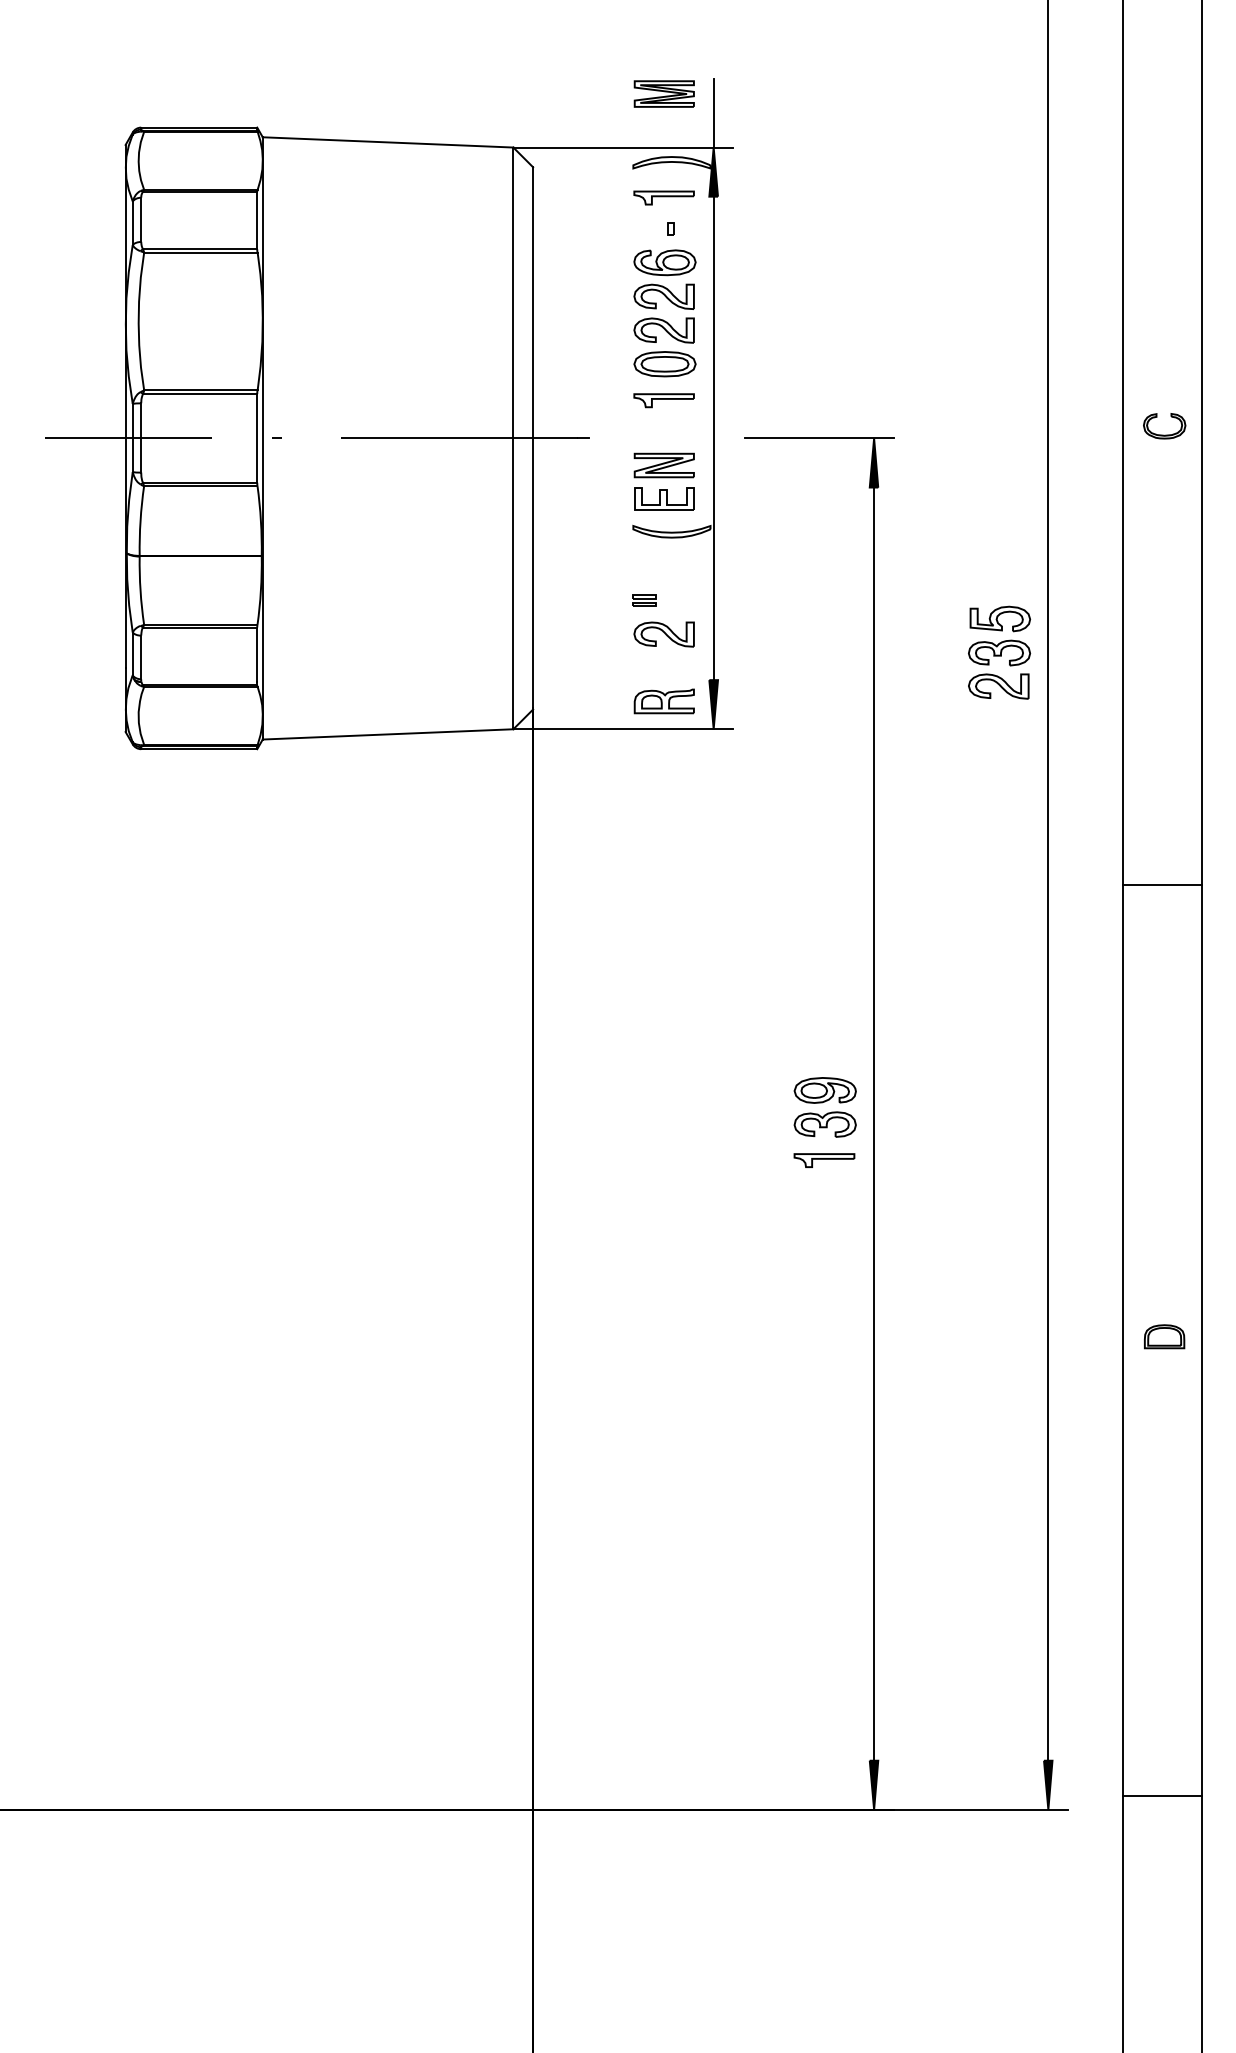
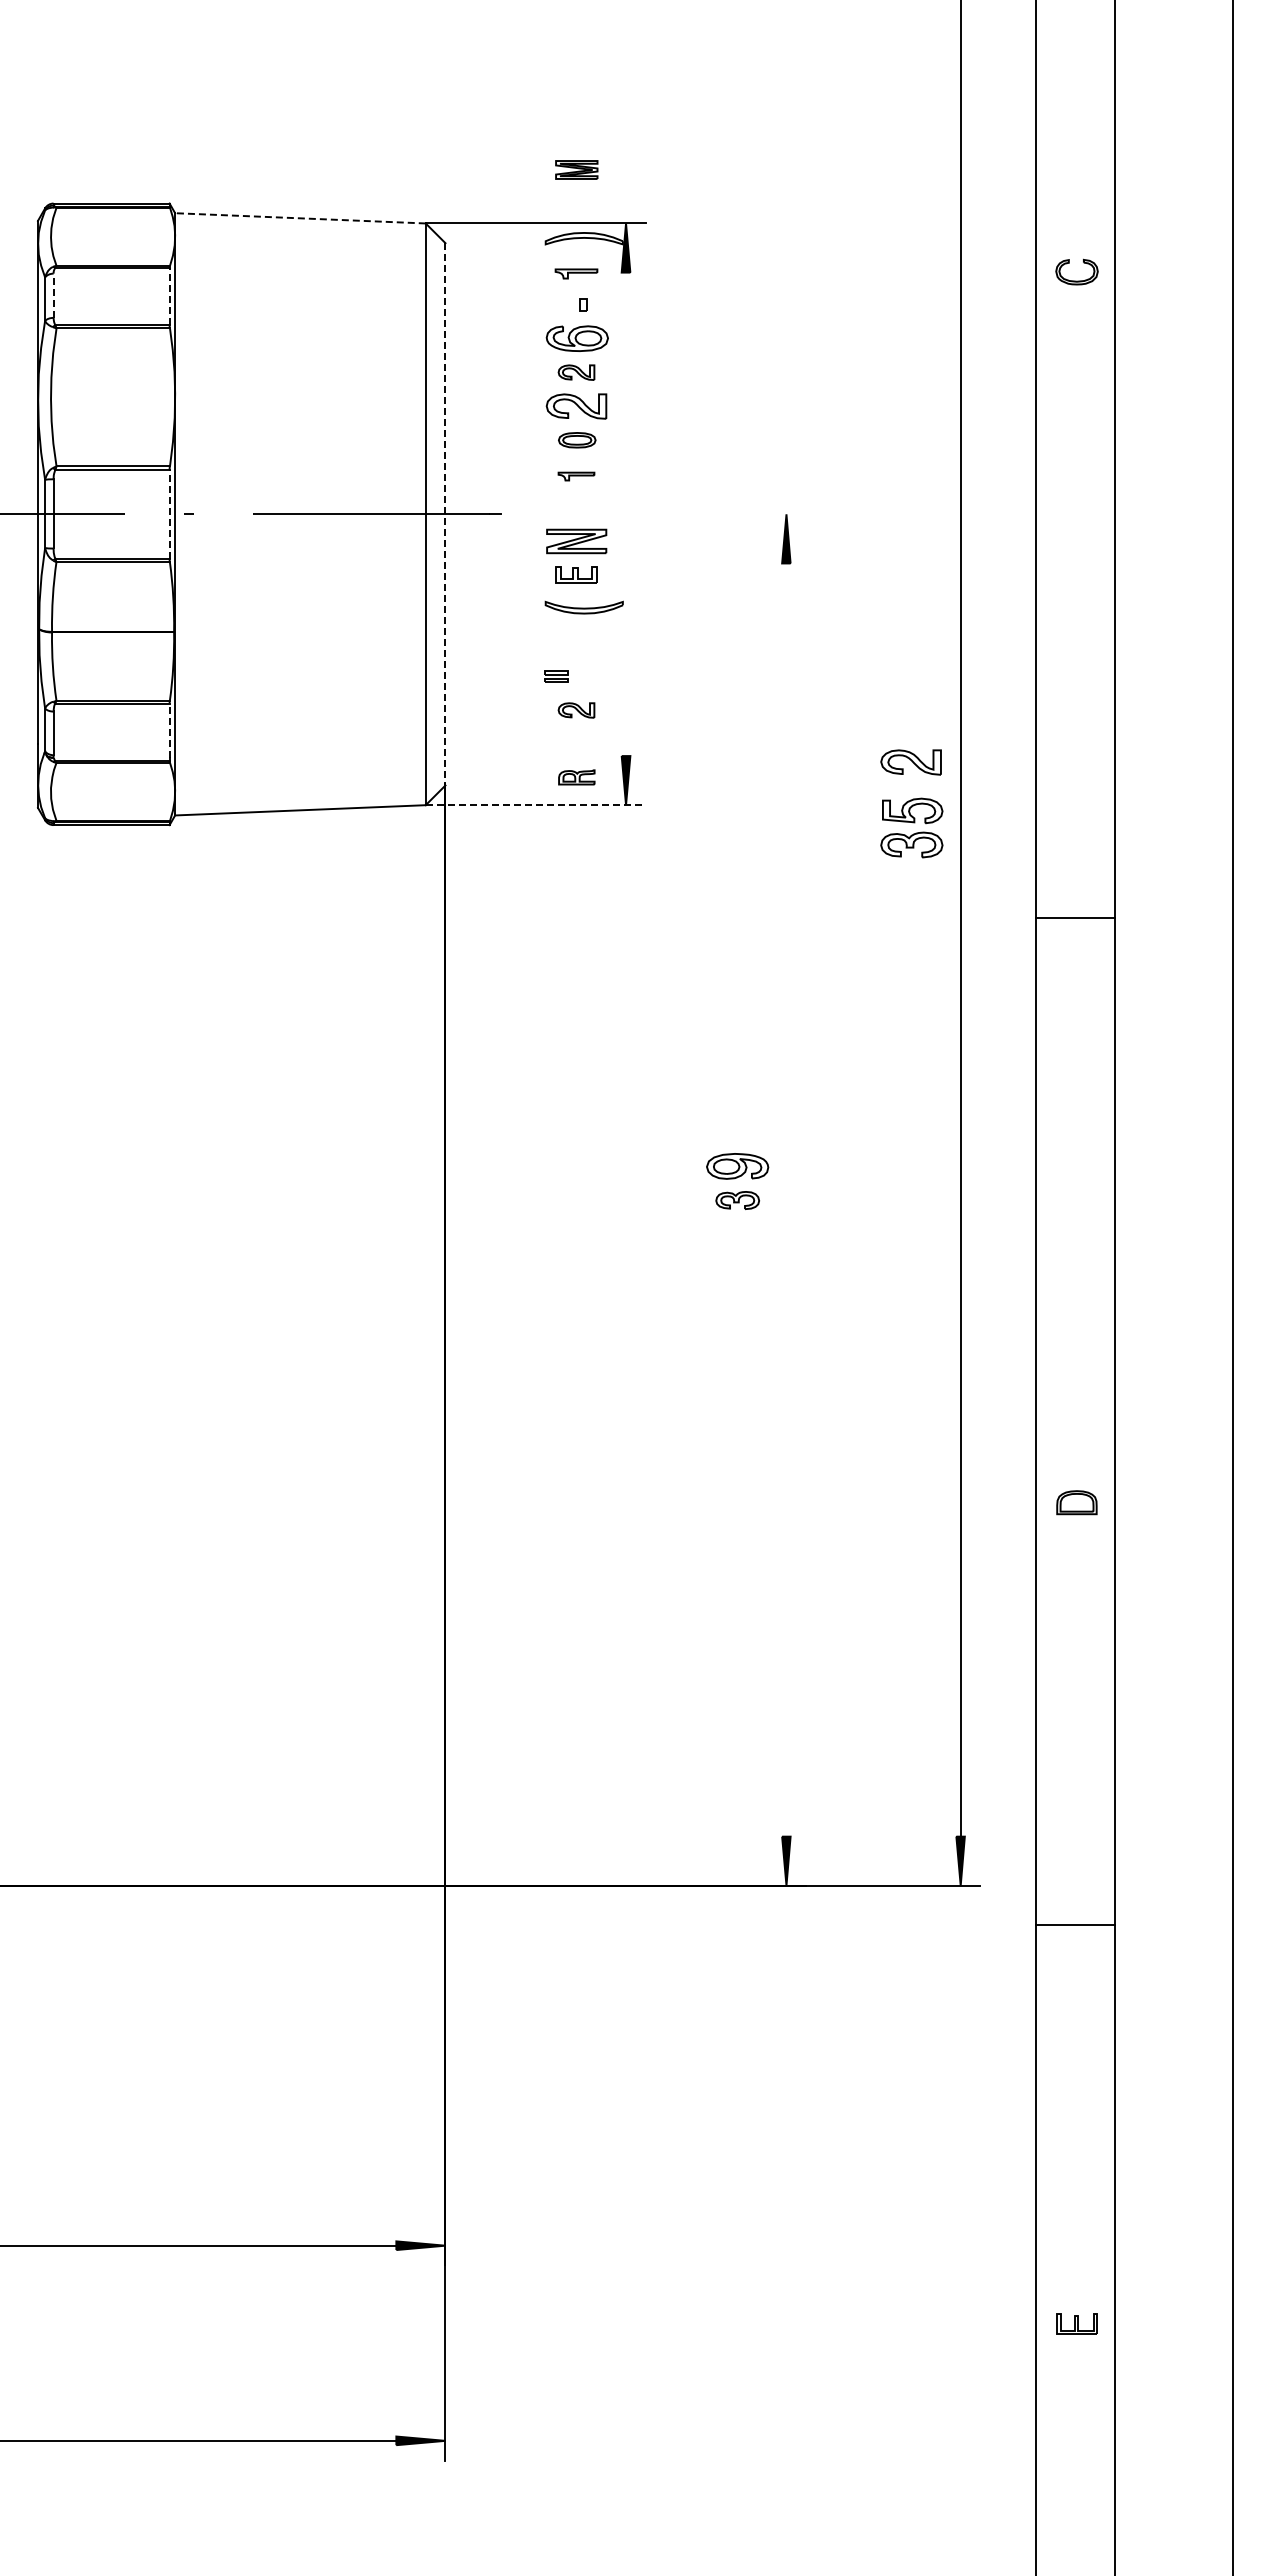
part: (664, 93) -> (576, 169), size x0.7
line: (714, 112) -> (626, 188), removed
line: (387, 142) -> (299, 218), solid -> dashed
part: (664, 197) -> (576, 273), size x0.7
line: (141, 219) -> (53, 295), solid -> dashed
line: (257, 220) -> (169, 296), solid -> dashed
part: (664, 296) -> (576, 372), size x0.6
part: (664, 364) -> (576, 440), size x0.6
part: (664, 400) -> (576, 476), size x0.6
part: (1164, 434) -> (1076, 280), moved
line: (257, 437) -> (169, 513), solid -> dashed
line: (533, 438) -> (445, 514), solid -> dashed
line: (714, 438) -> (626, 514), removed
line: (819, 438) -> (731, 514), removed
part: (664, 498) -> (576, 574), size x0.7
part: (664, 634) -> (576, 710), size x0.6
part: (999, 635) -> (911, 827), moved
line: (257, 654) -> (169, 730), solid -> dashed
part: (664, 701) -> (576, 777), size x0.6
line: (624, 729) -> (536, 805), solid -> dashed
line: (1162, 884) -> (1074, 917), moved
line: (874, 1123) -> (786, 1199), removed
part: (825, 1124) -> (737, 1200), size x0.7
part: (824, 1160) -> (736, 1236), removed
part: (1164, 1336) -> (1076, 1502), moved
line: (1162, 1795) -> (1074, 1924), moved

